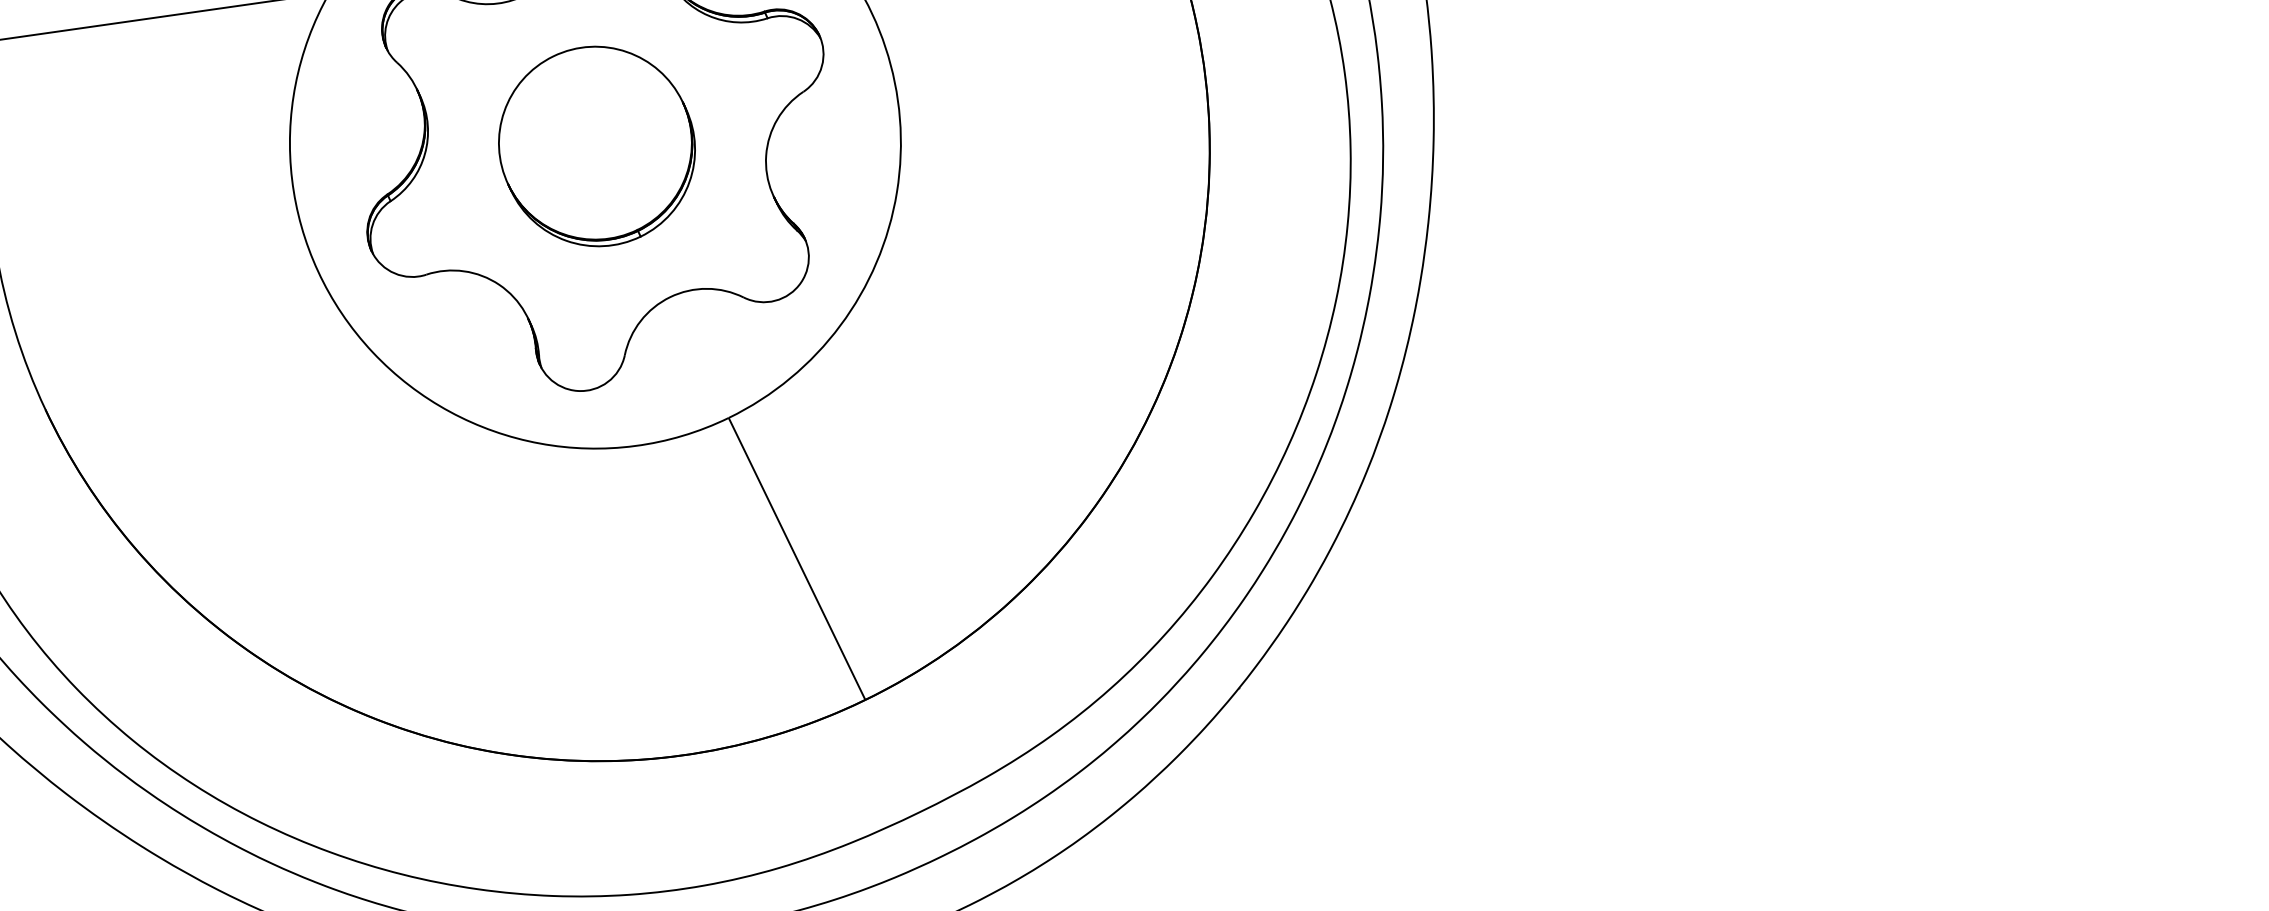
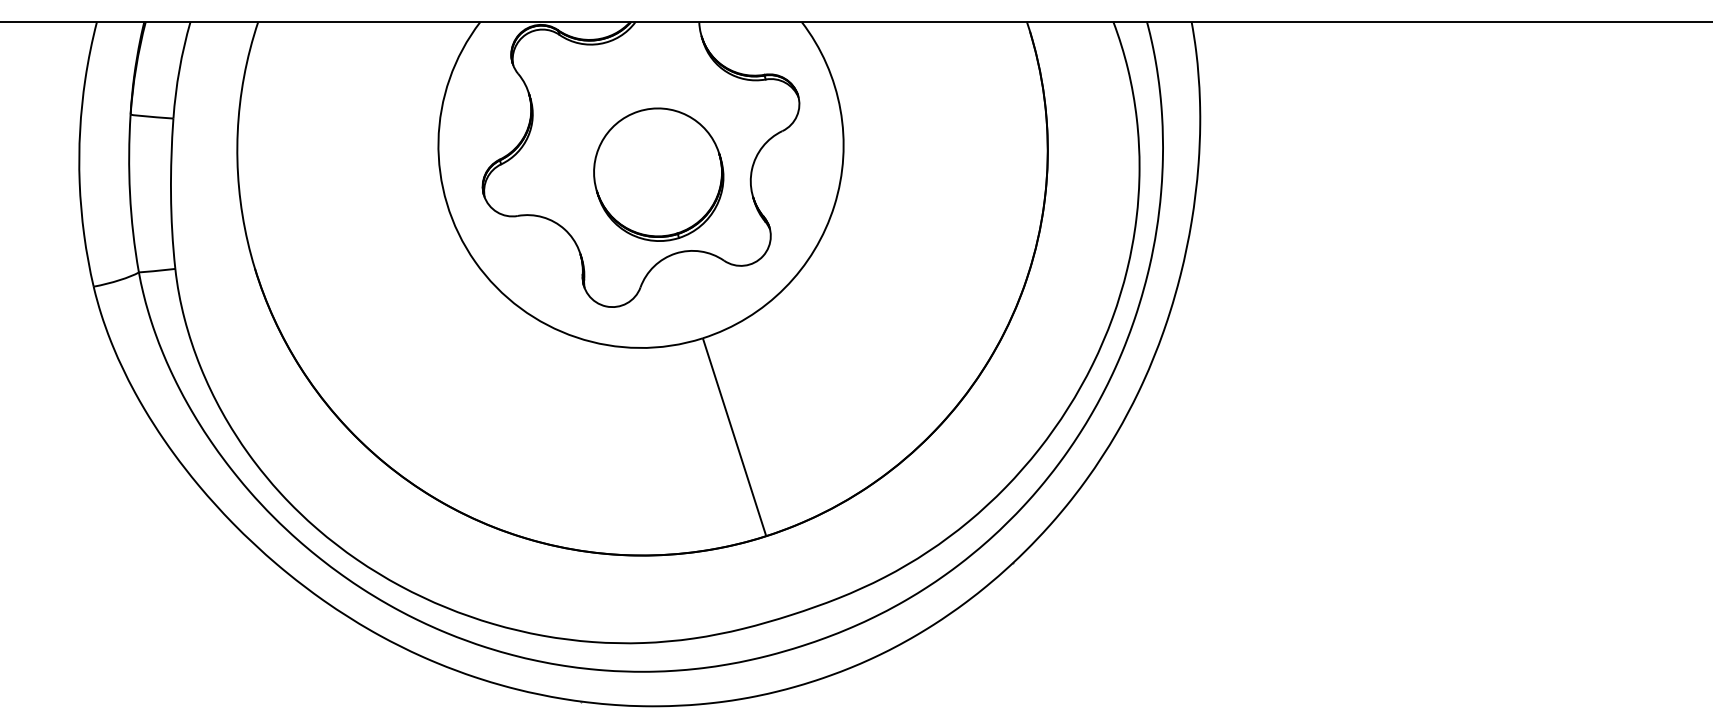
part: (596, 146) -> (658, 174), moved

